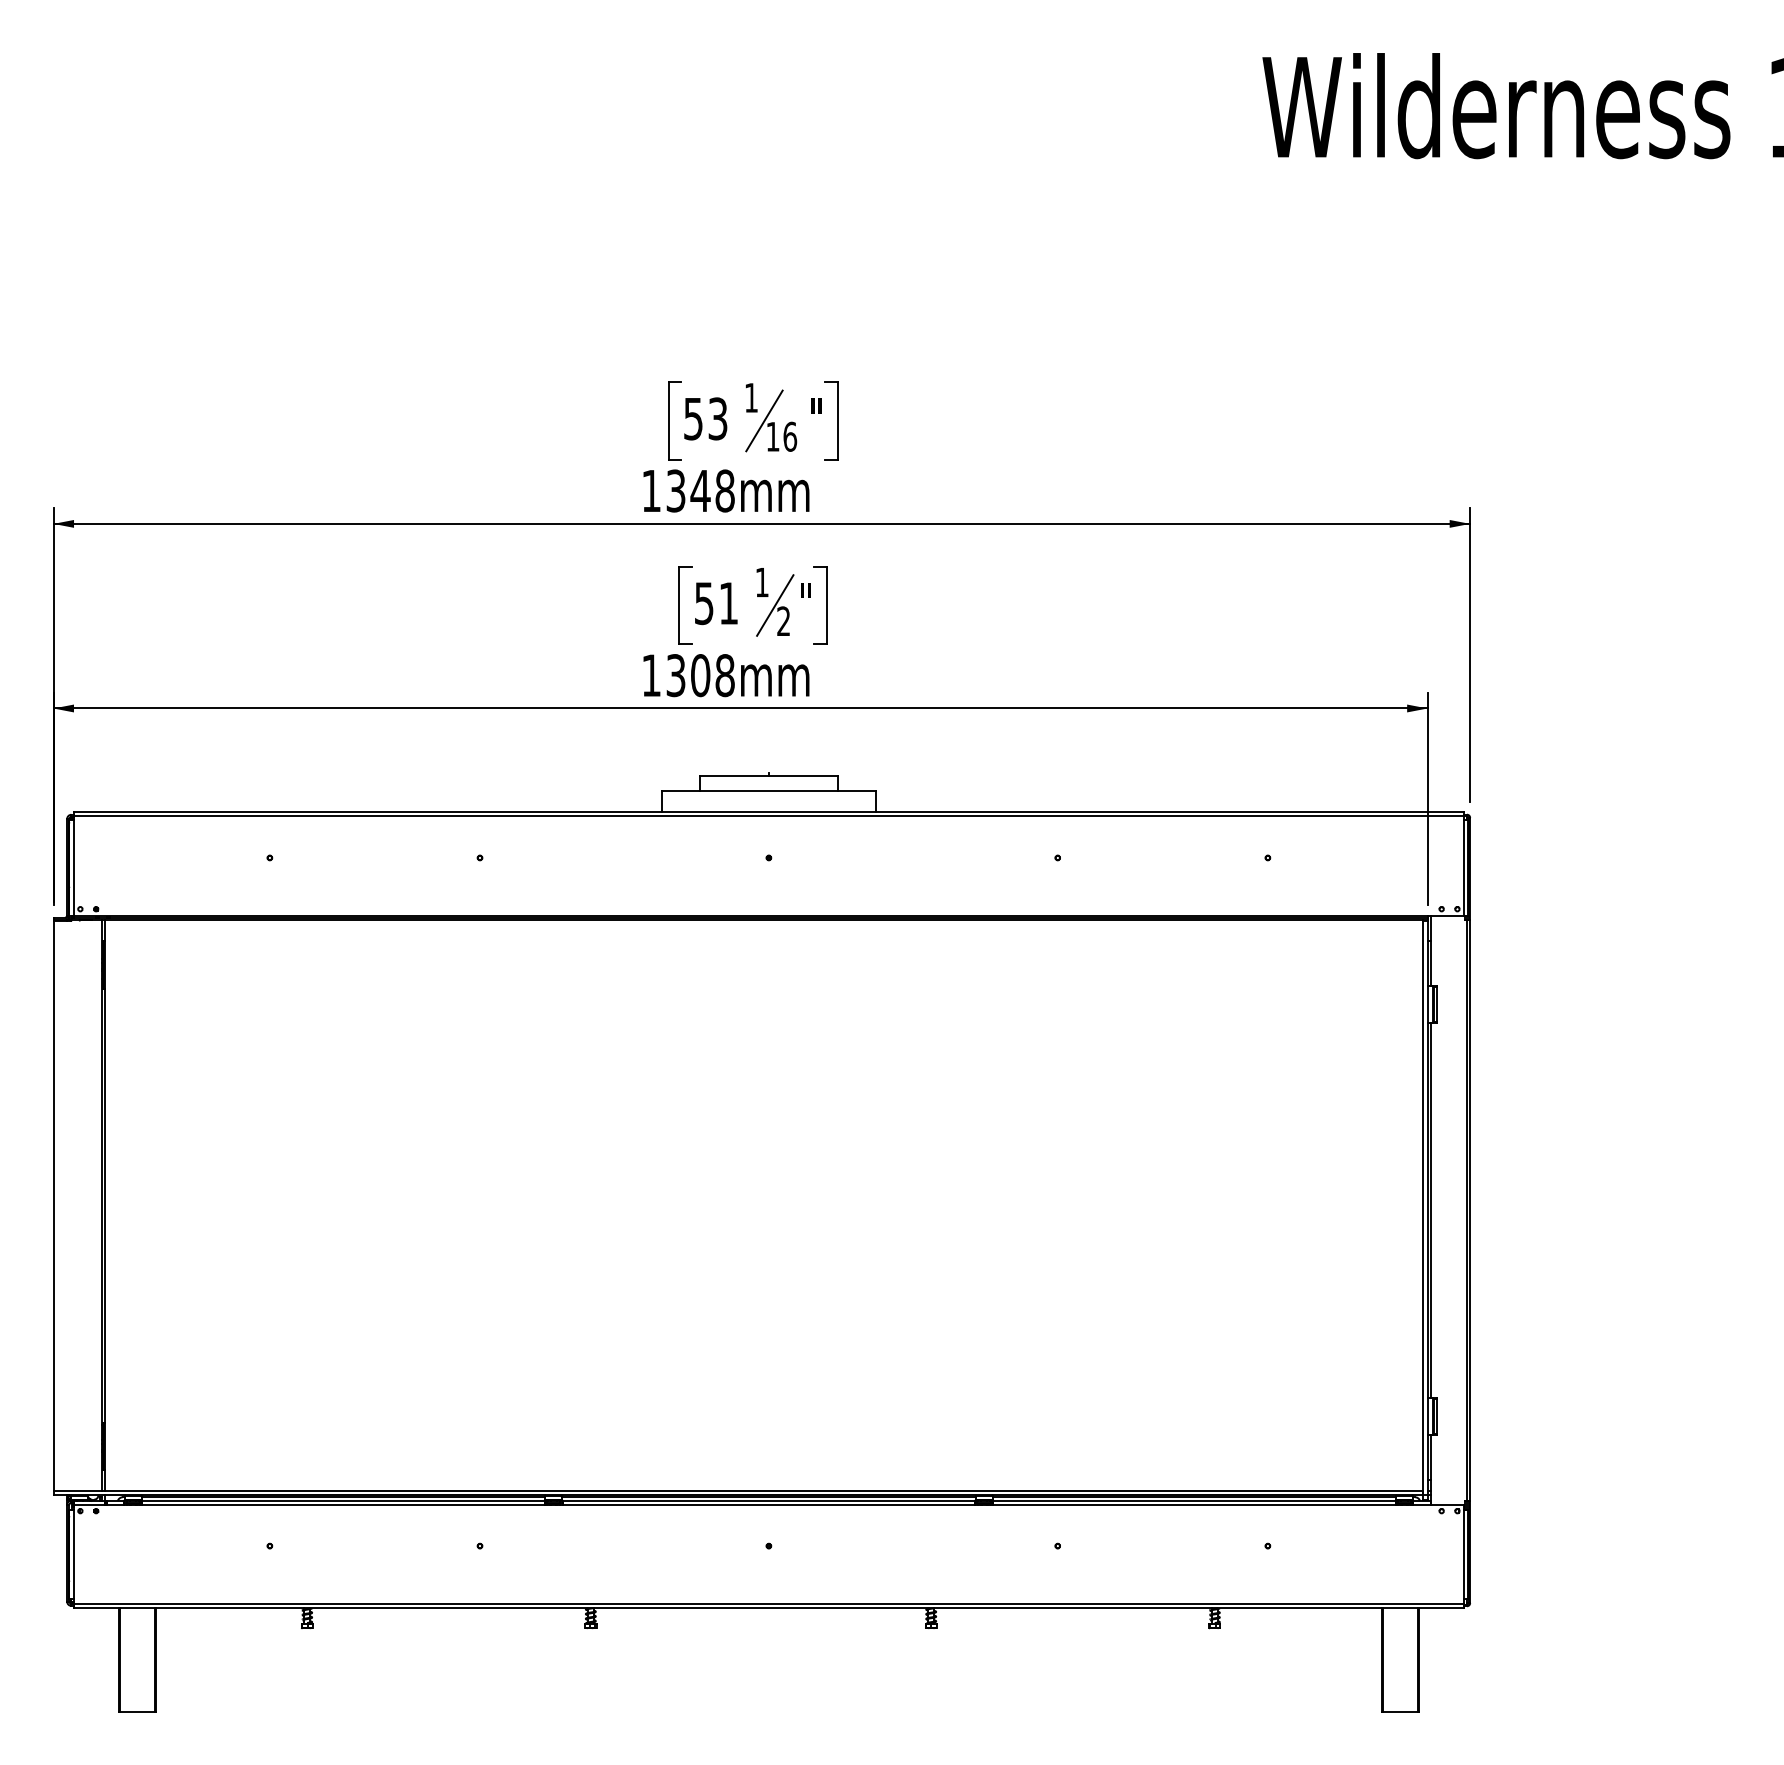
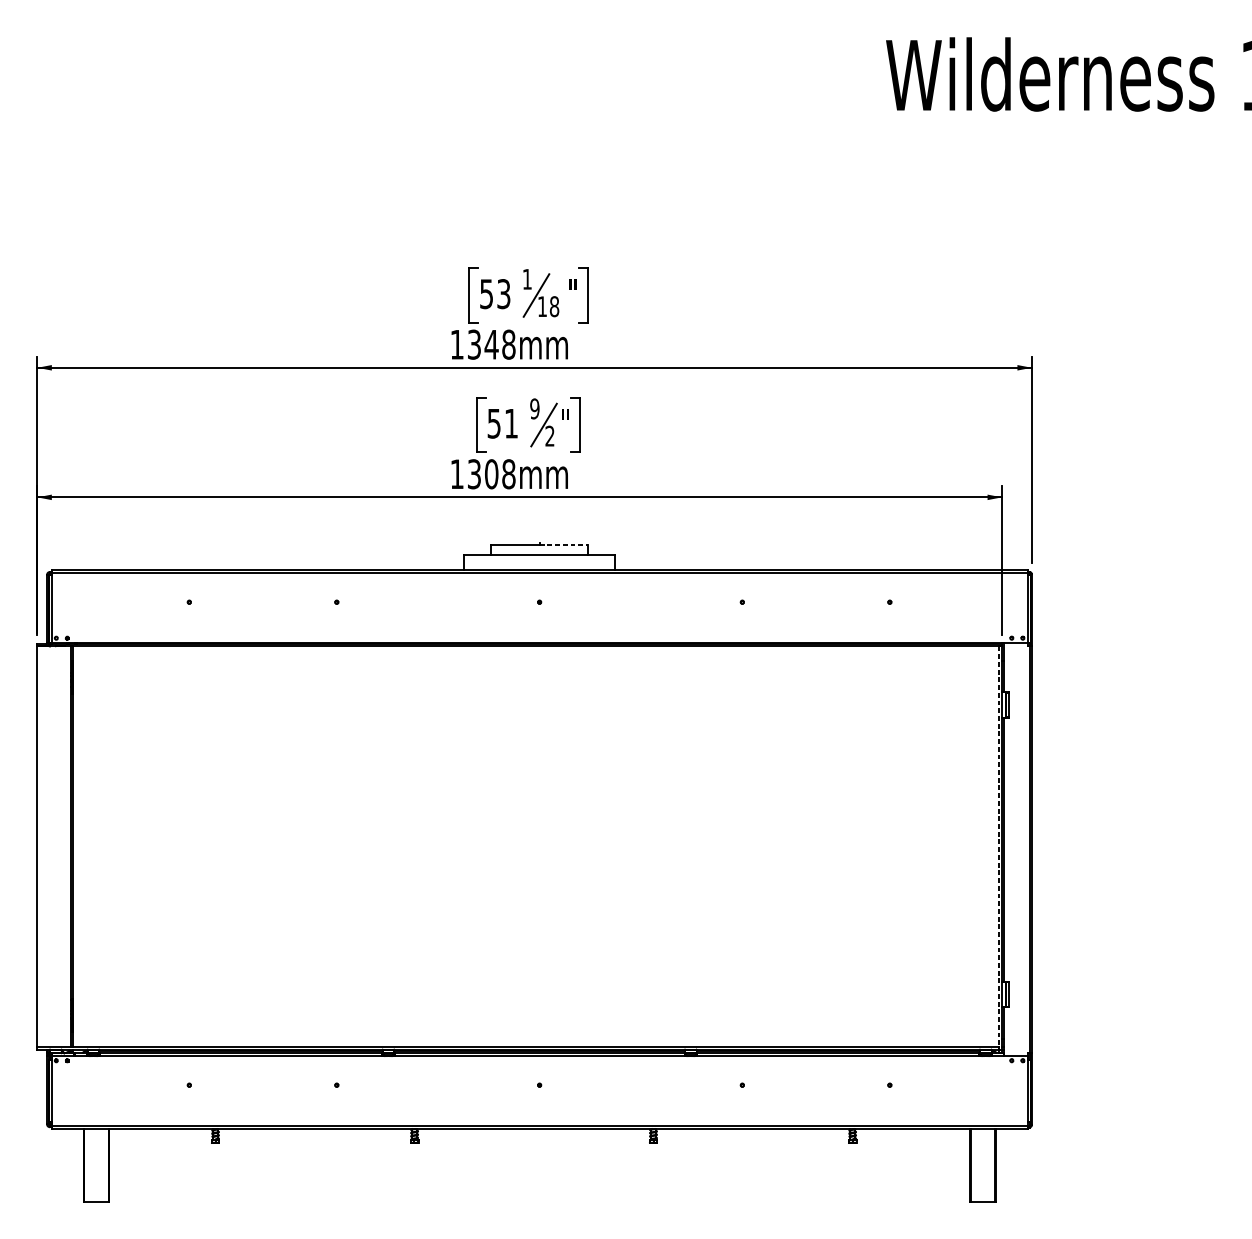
text: (790, 436) -> (554, 306), 16 -> 18
text: (761, 582) -> (534, 408), 1 -> 9
line: (803, 776) -> (563, 545), solid -> dashed
line: (1423, 1208) -> (999, 848), solid -> dashed

